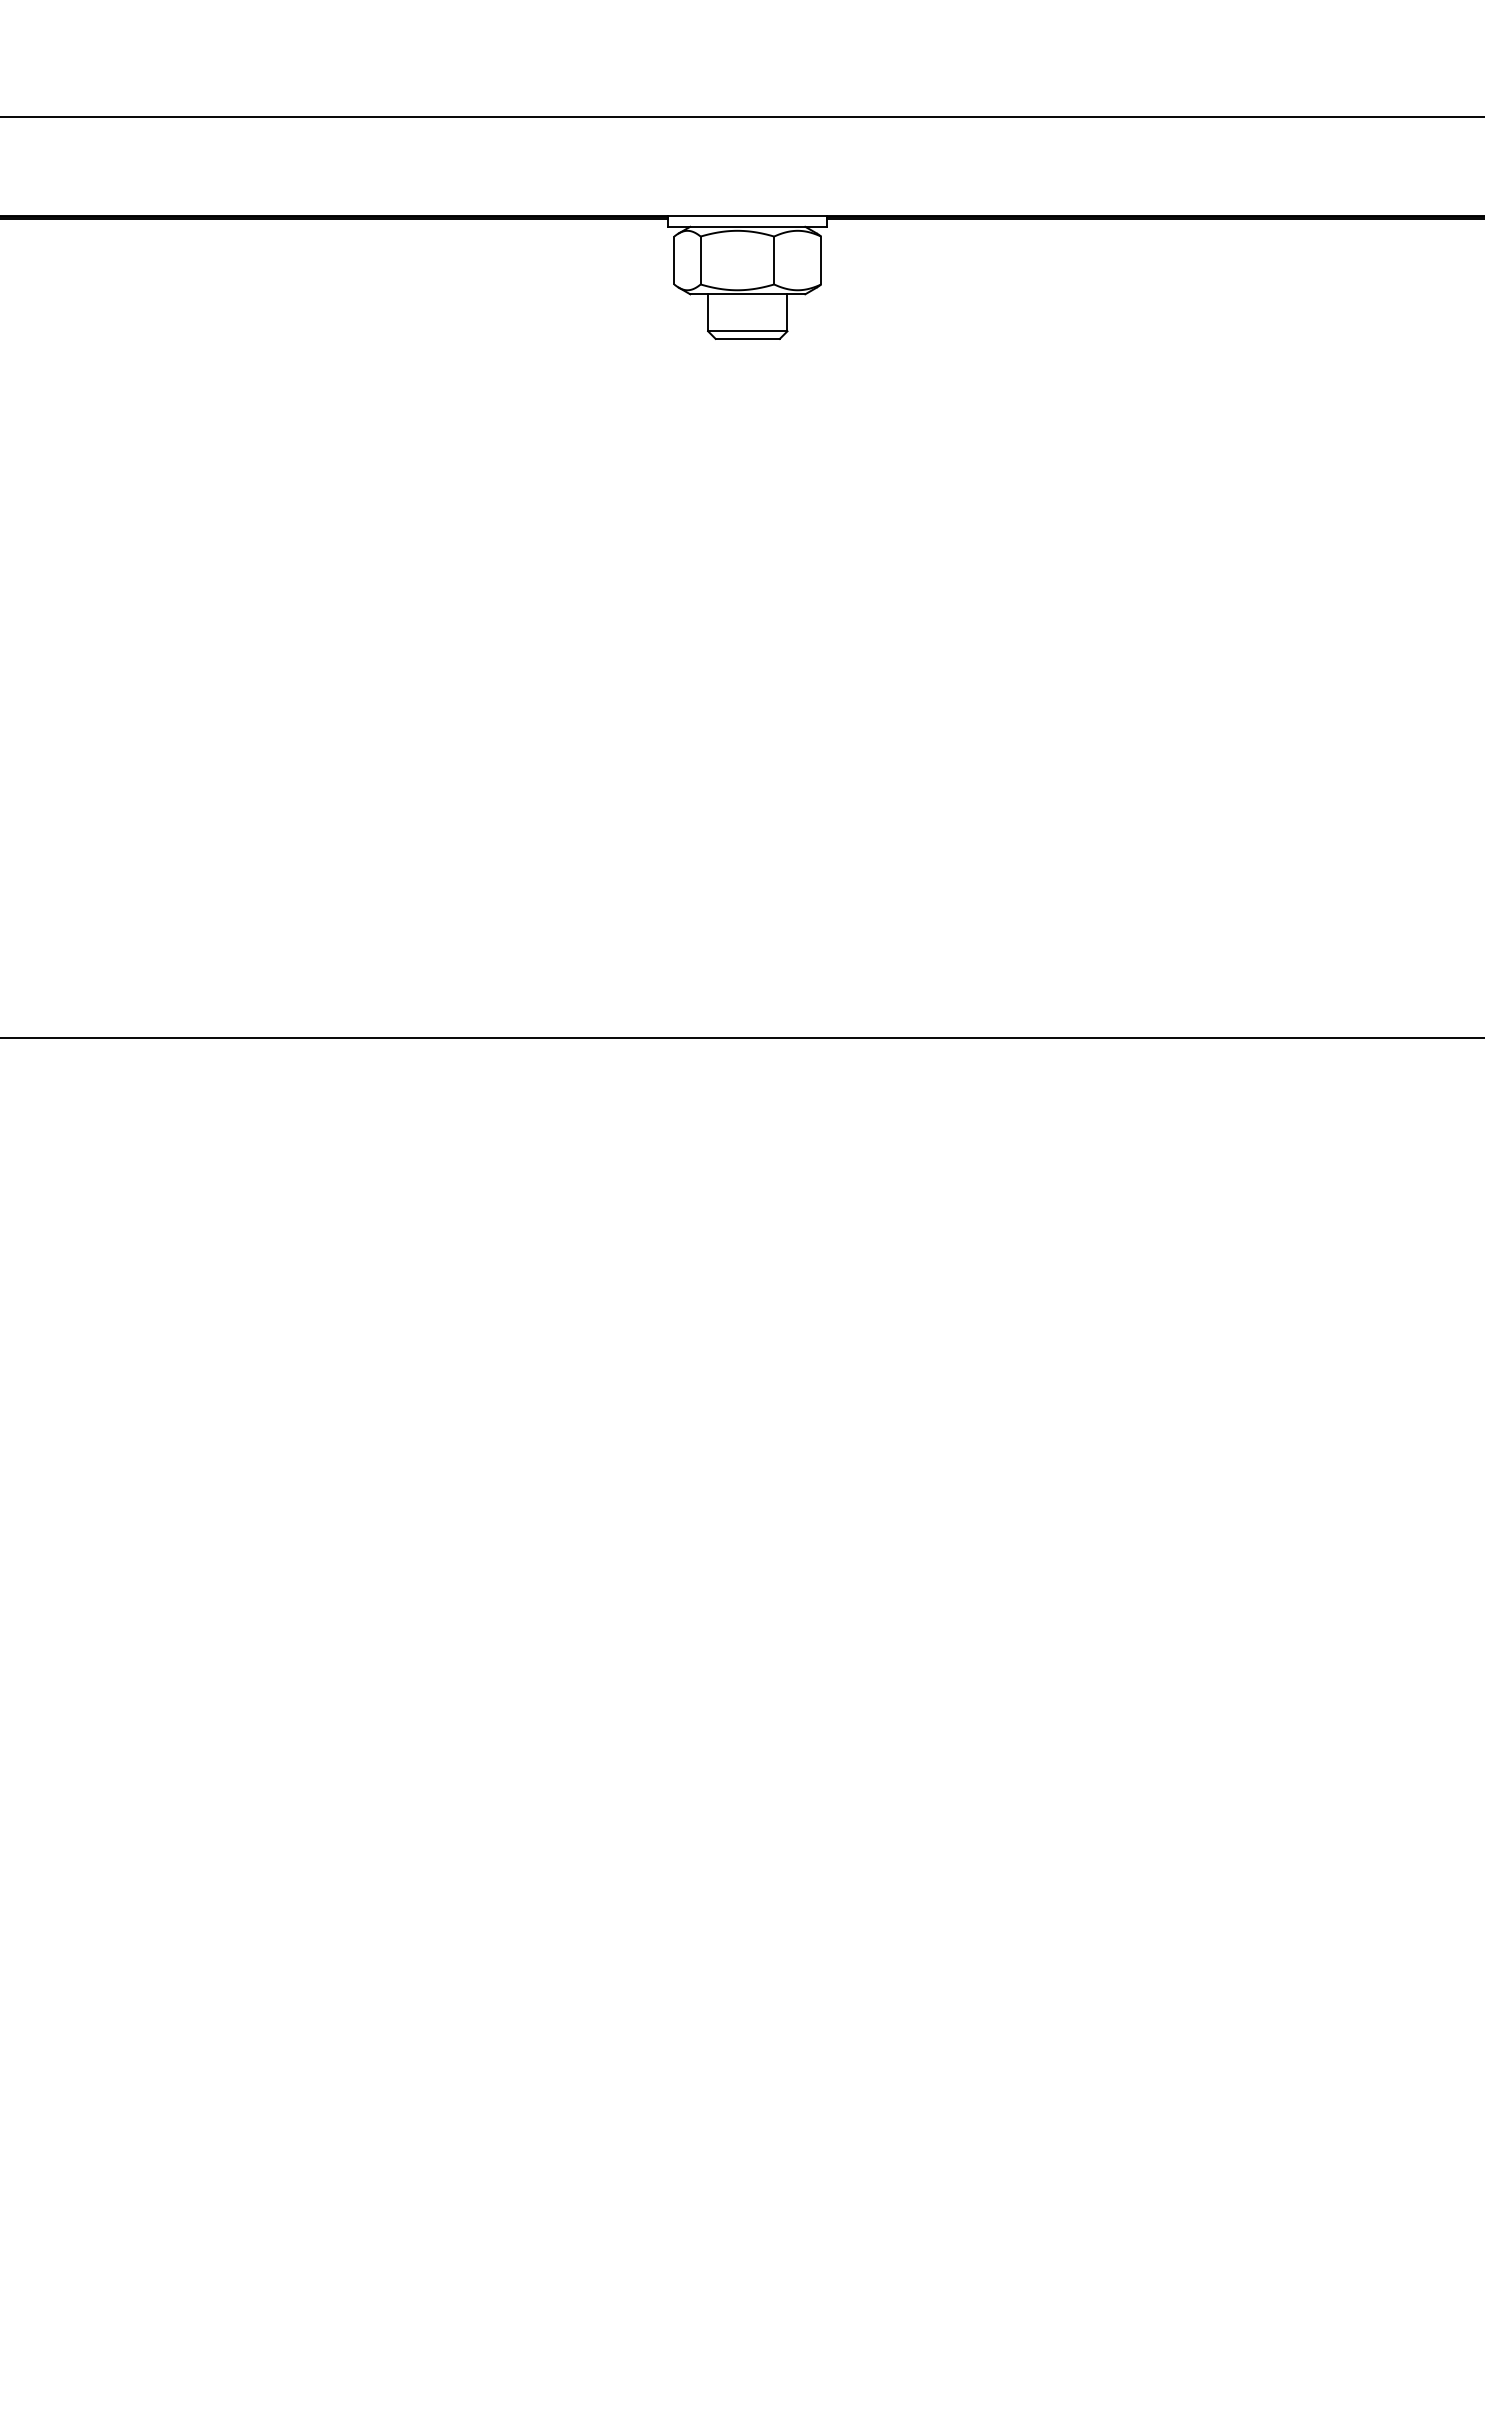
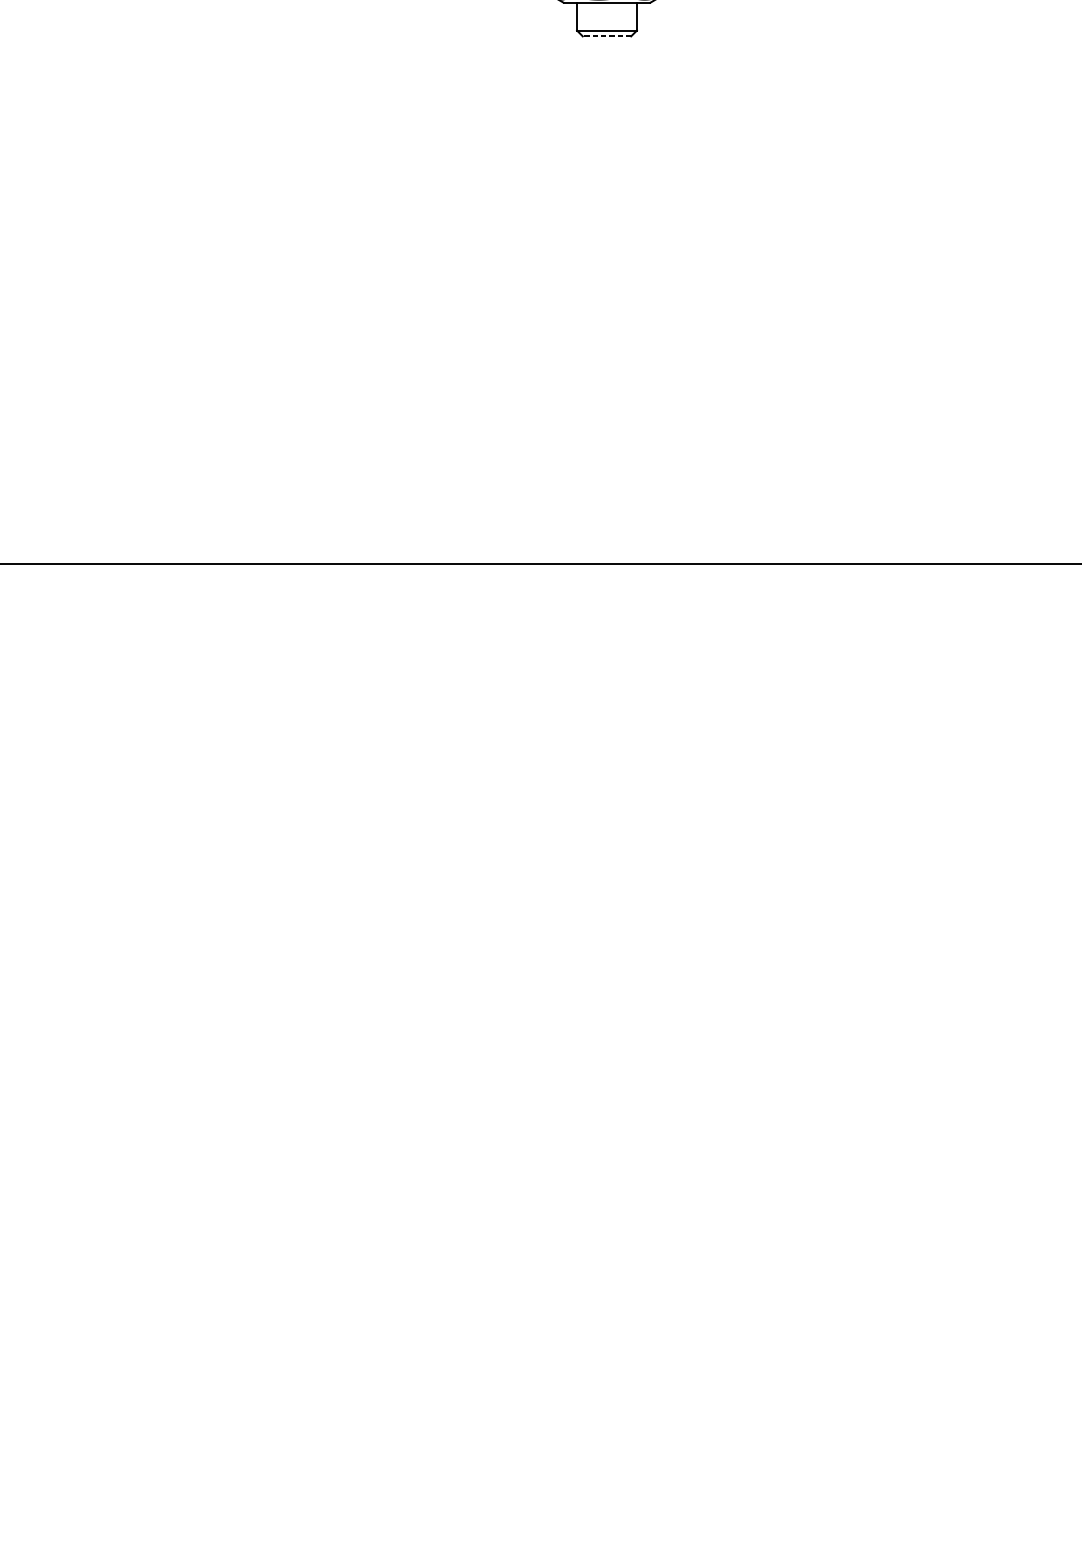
line: (747, 338) -> (606, 36), solid -> dashed

